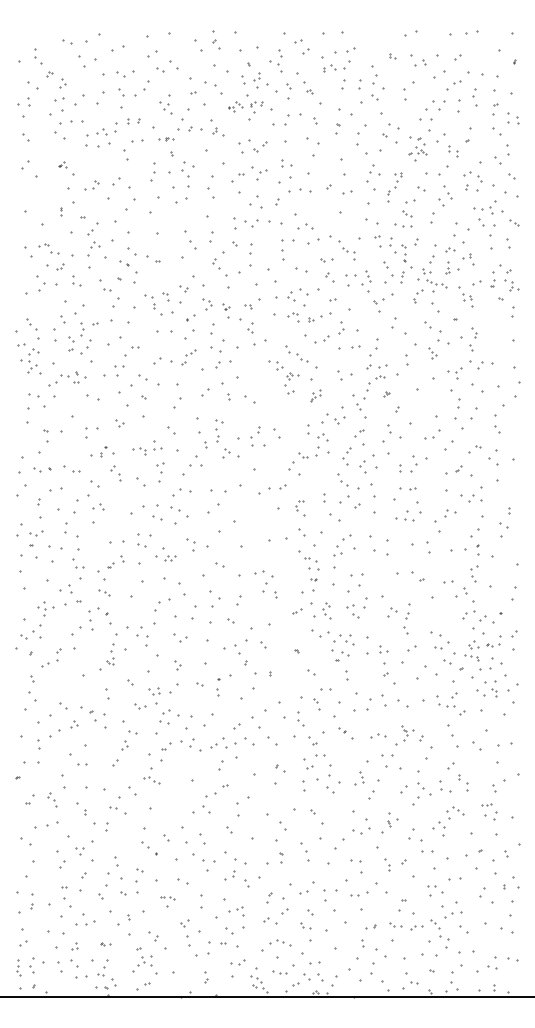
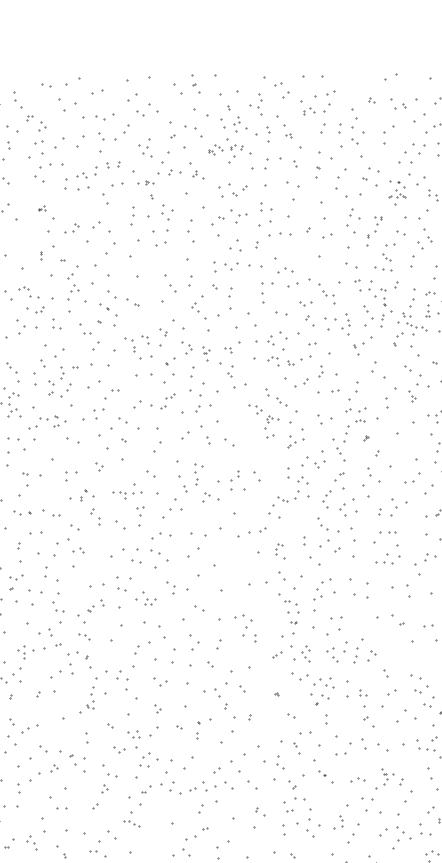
part: (315, 395) -> (295, 439), size x1.67
part: (407, 611) -> (355, 655), moved
part: (49, 663) -> (29, 729), moved
part: (360, 709) -> (340, 753), size x0.62

